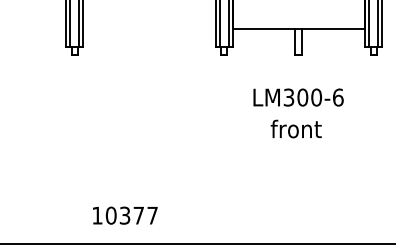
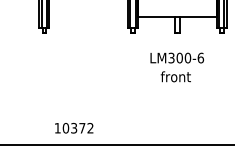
text: (152, 216) -> (90, 128), 10377 -> 10372

